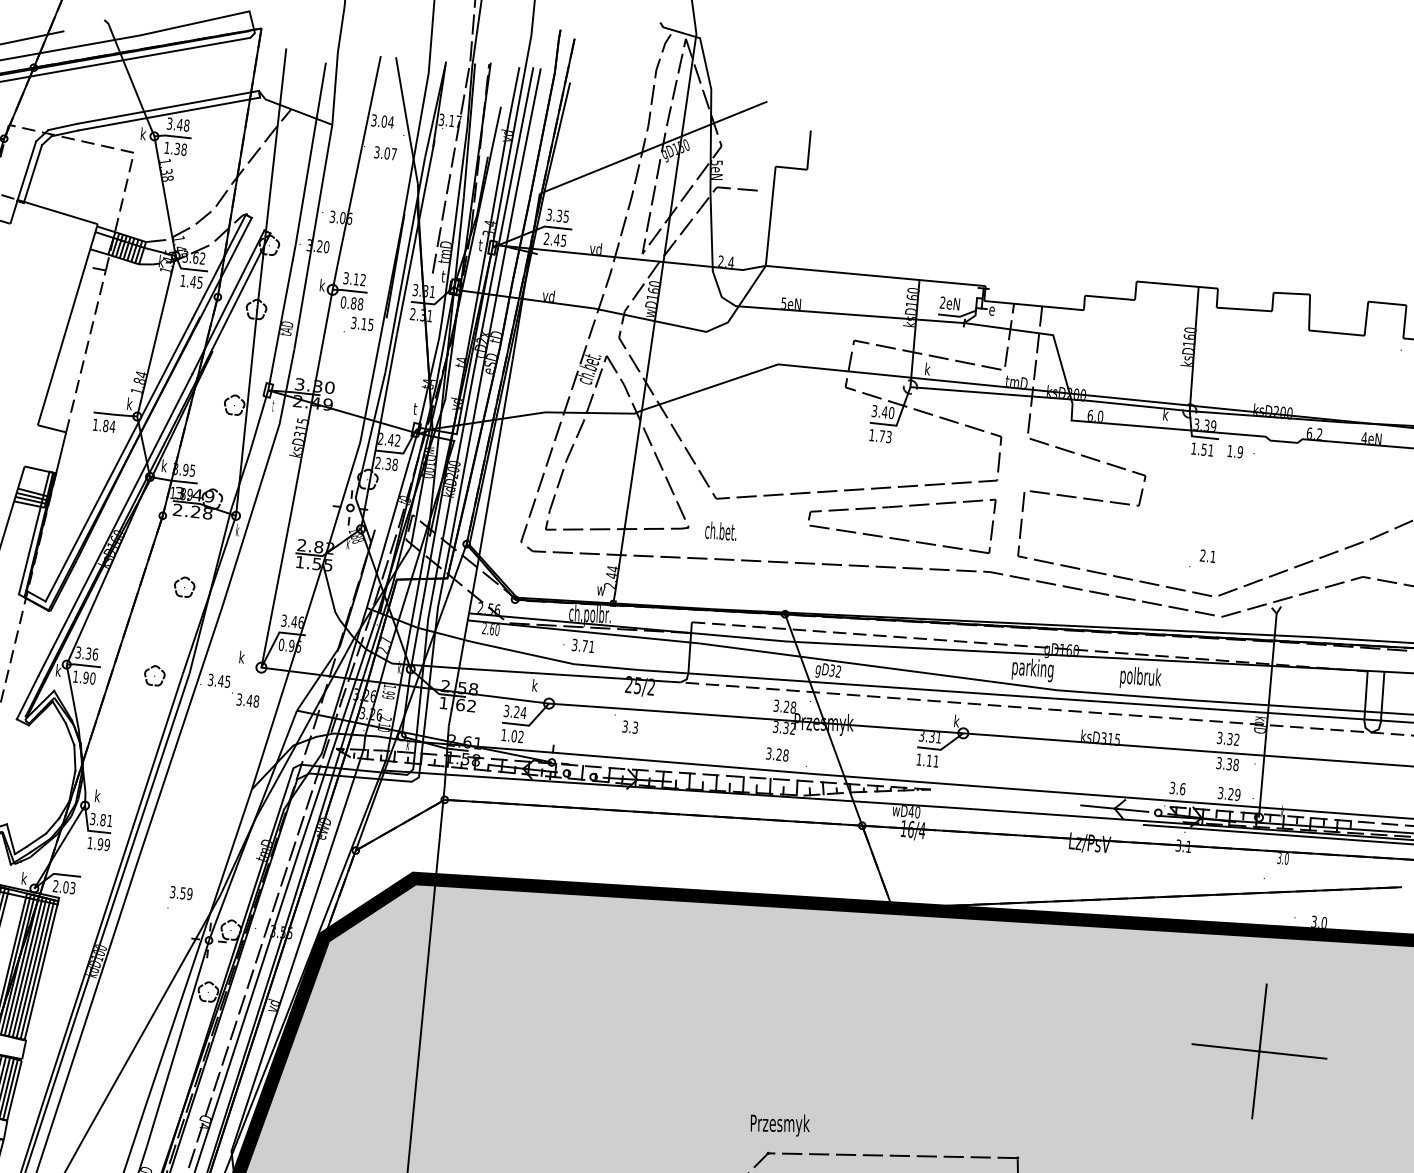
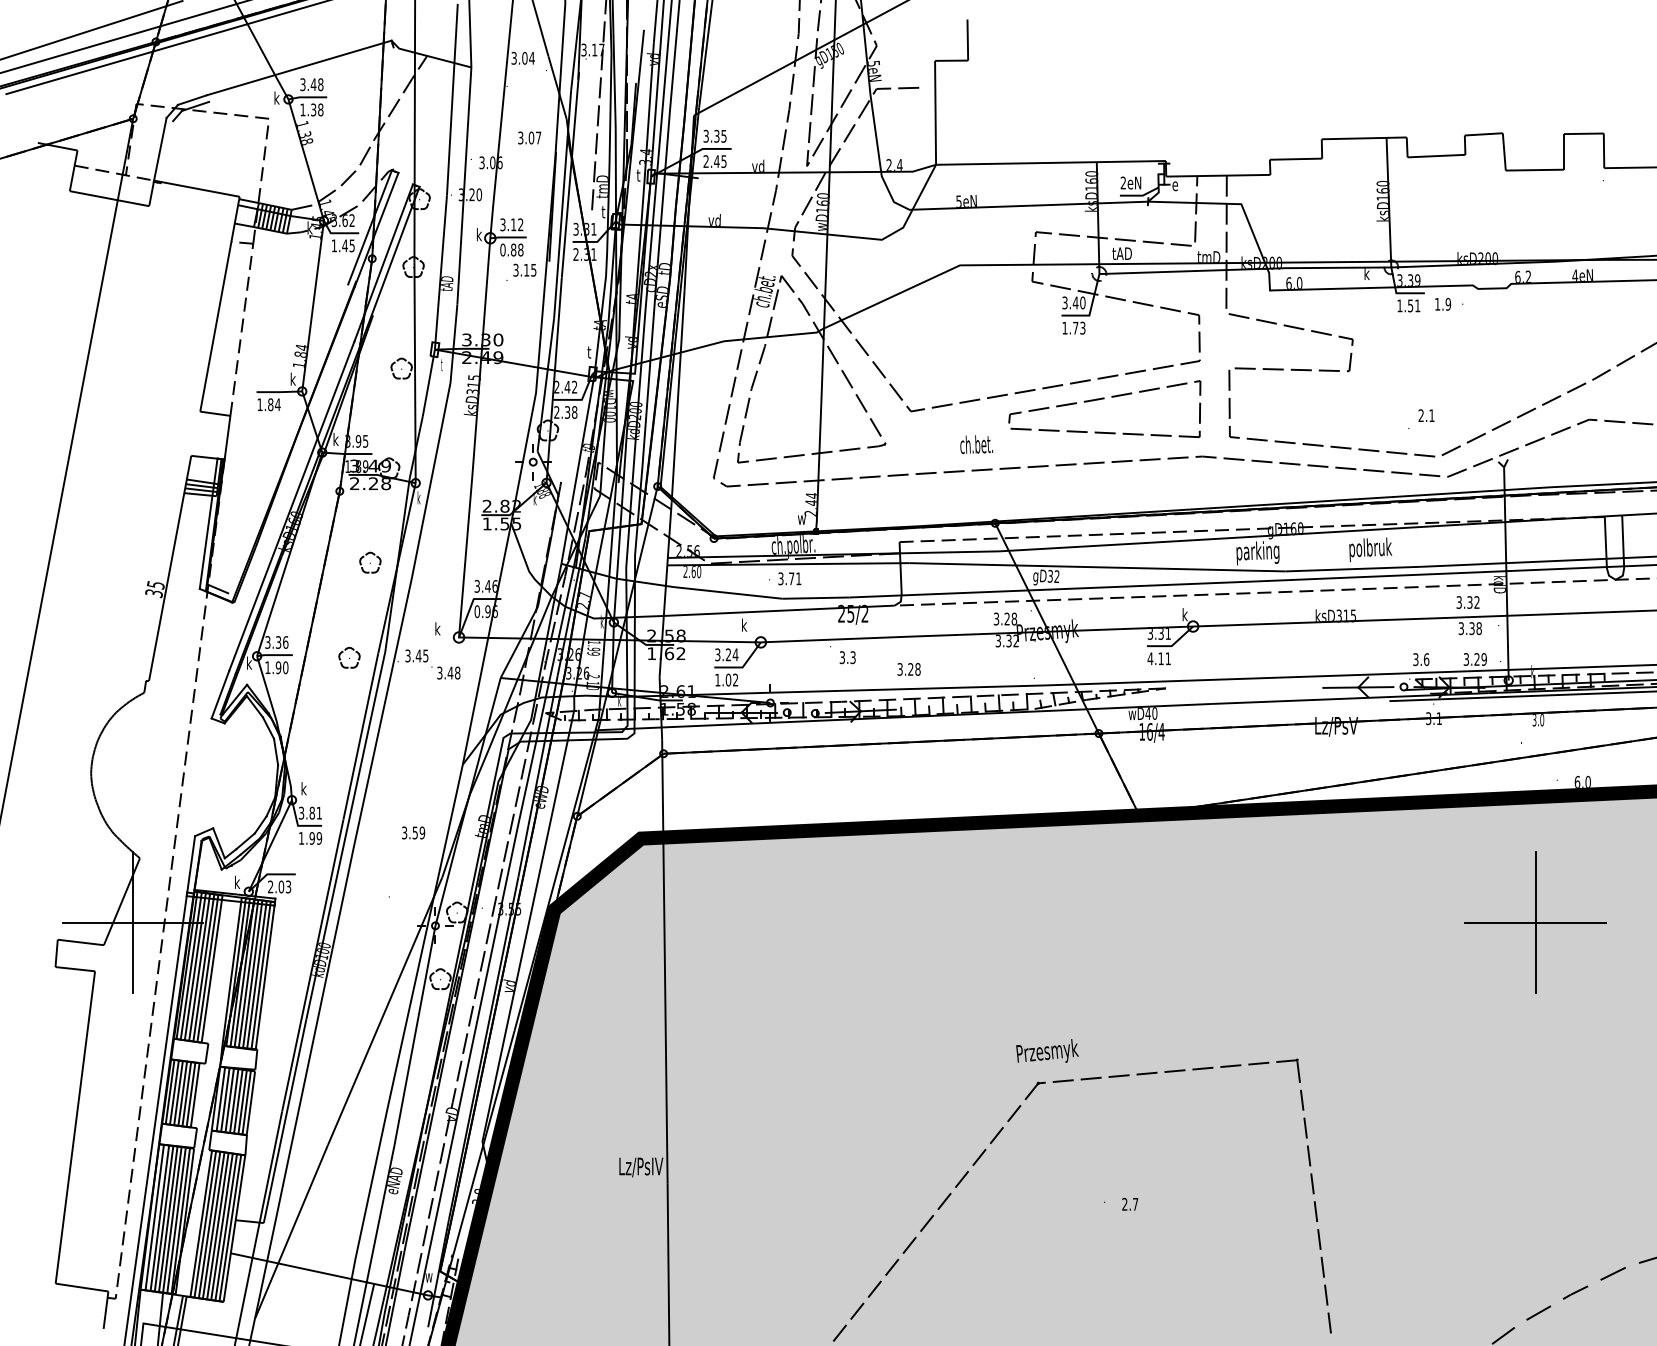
line: (169, 113) -> (301, 74), removed
text: (385, 152) -> (529, 137), moved
line: (32, 174) -> (166, 152), removed
text: (933, 368) -> (1121, 252), k -> tAD
line: (119, 460) -> (288, 438), removed
text: (720, 531) -> (976, 444), moved
text: (776, 754) -> (908, 669), moved
text: (919, 759) -> (1150, 658), 1.11 -> 4.11
text: (181, 892) -> (413, 832), moved
text: (1314, 921) -> (1577, 781), 3.0 -> 6.0

